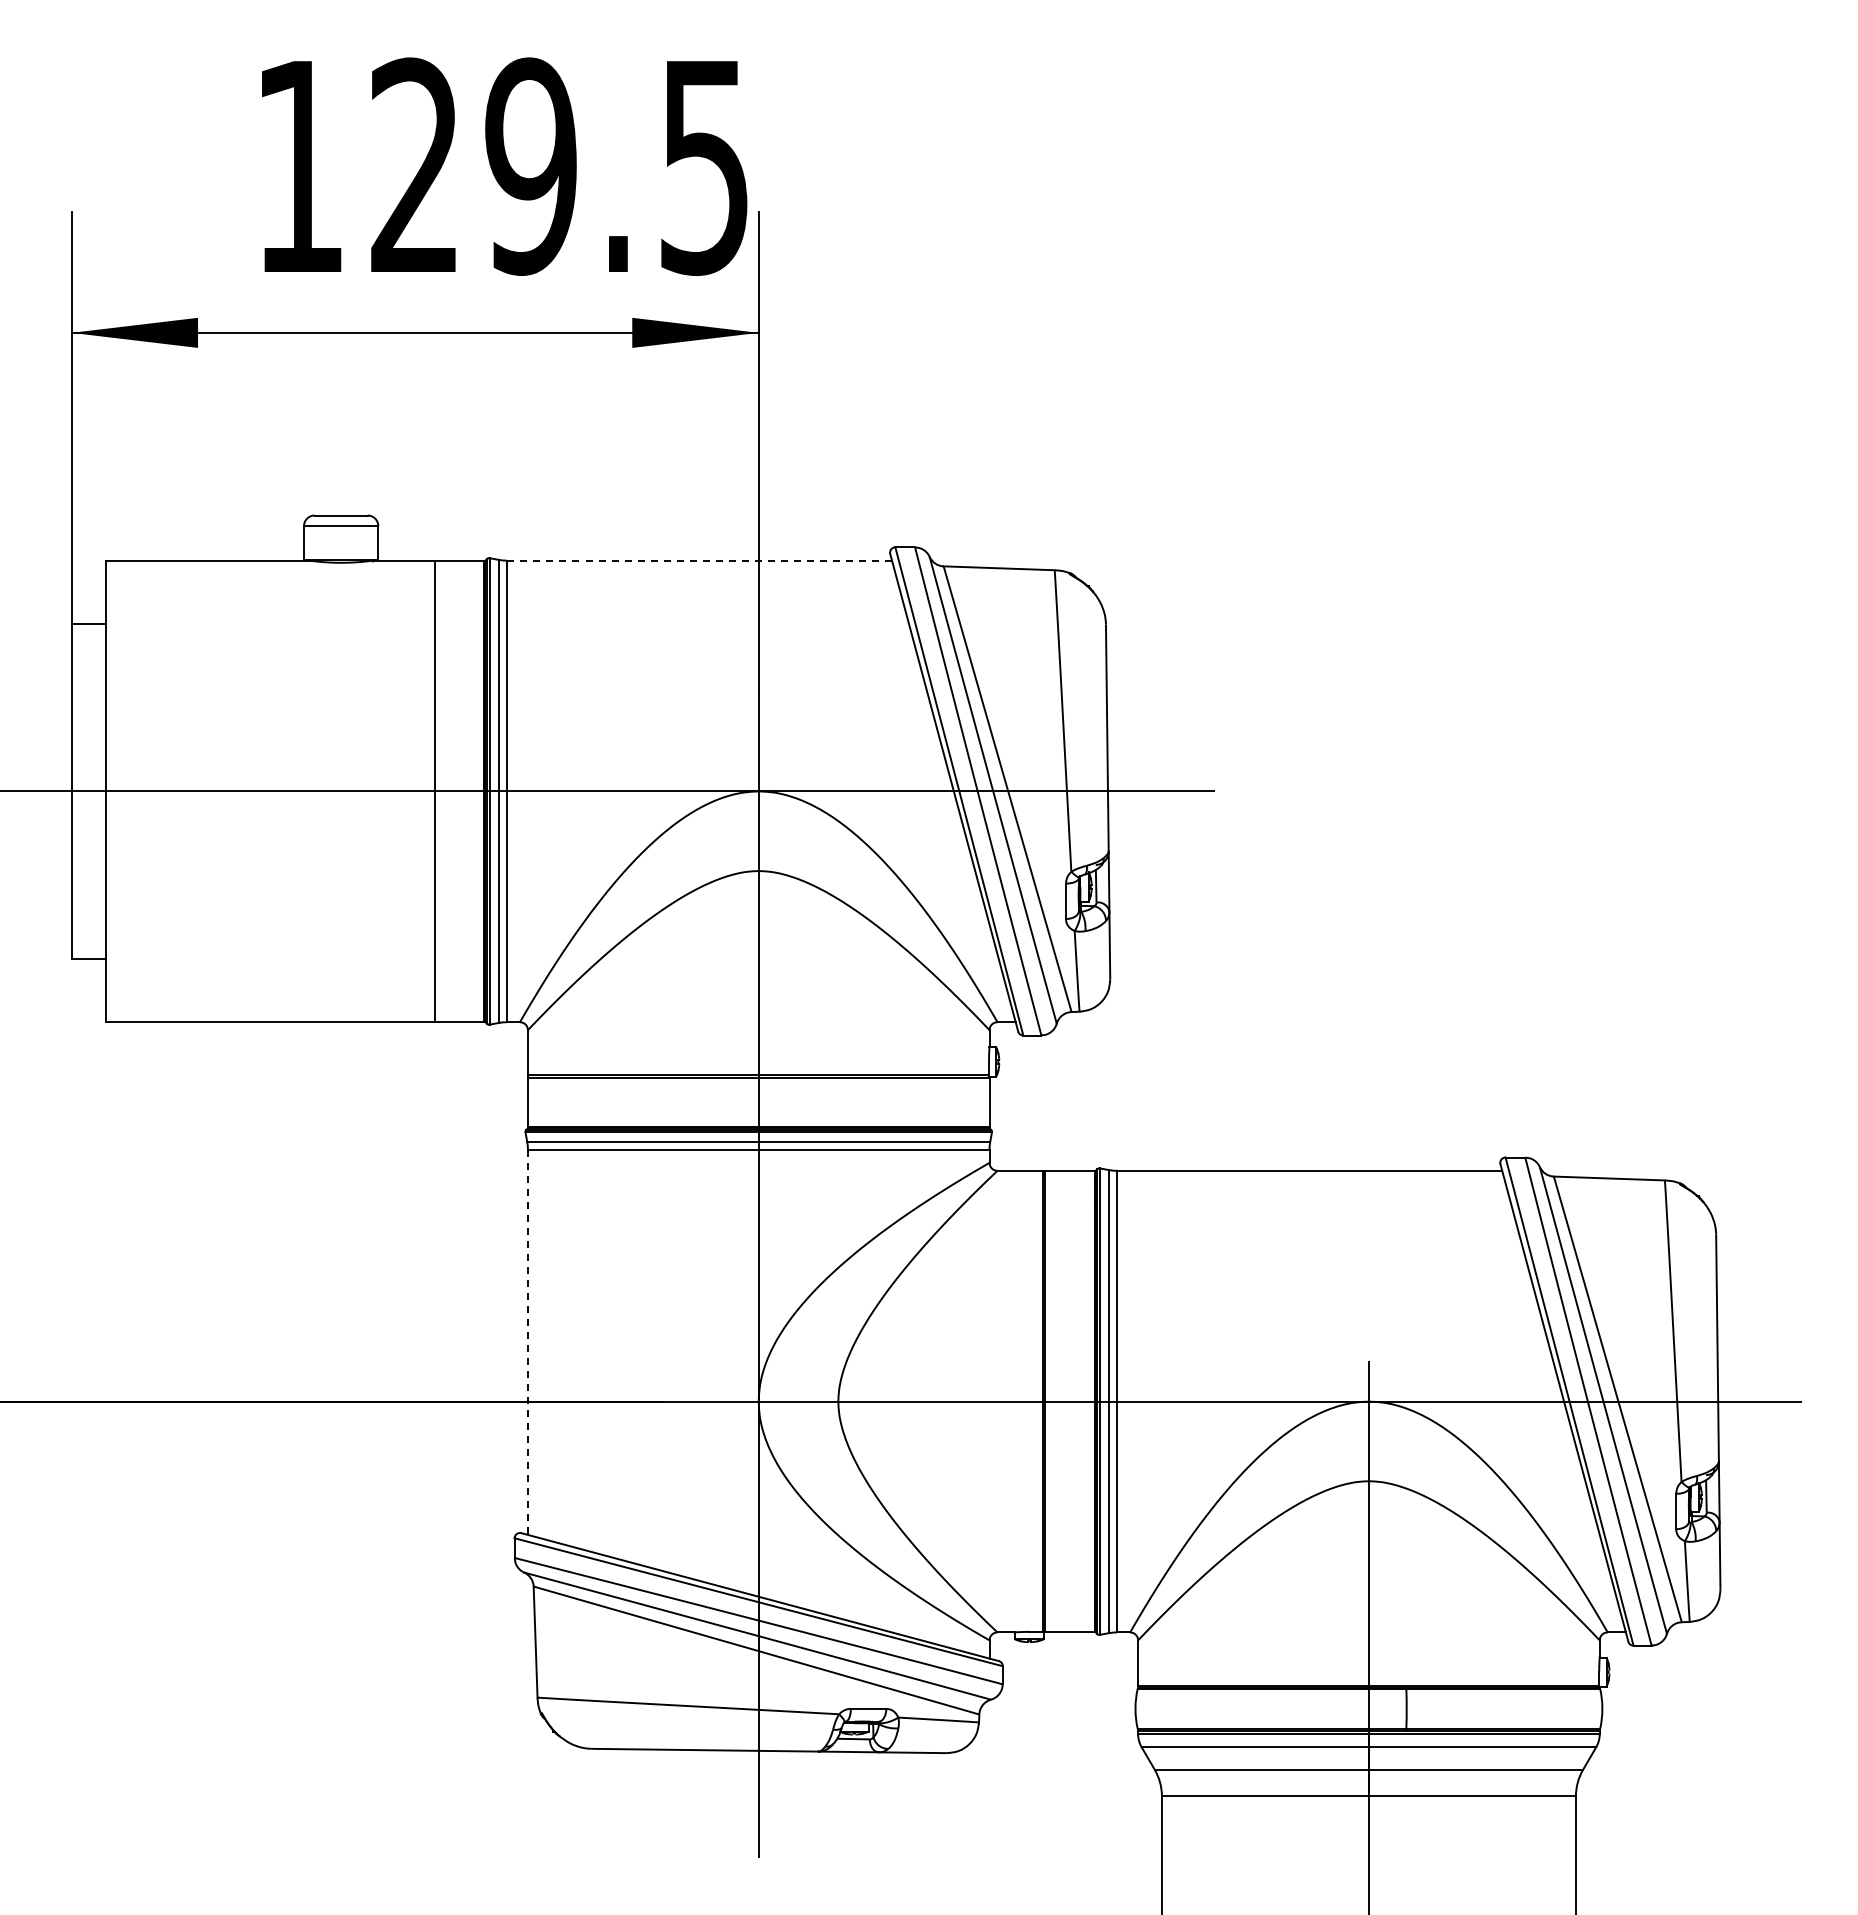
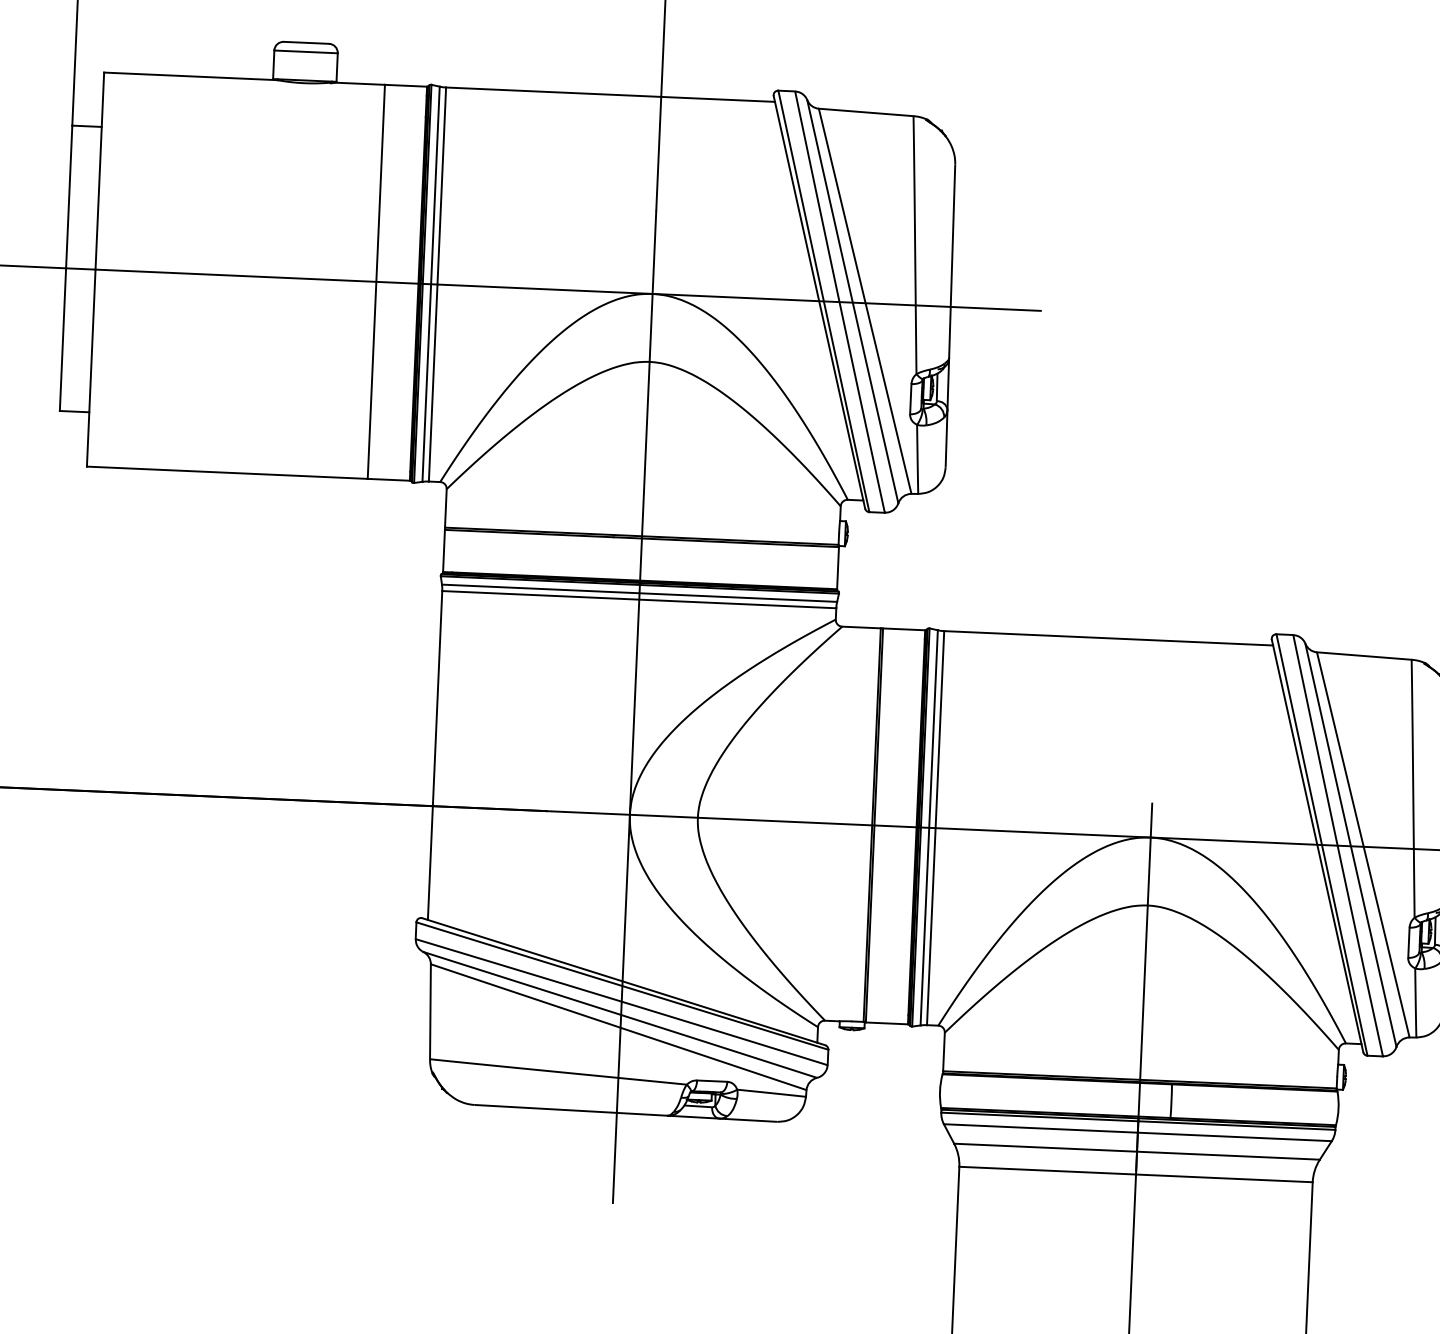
line: (699, 560) -> (610, 94), dashed -> solid
line: (527, 1342) -> (434, 755), dashed -> solid

